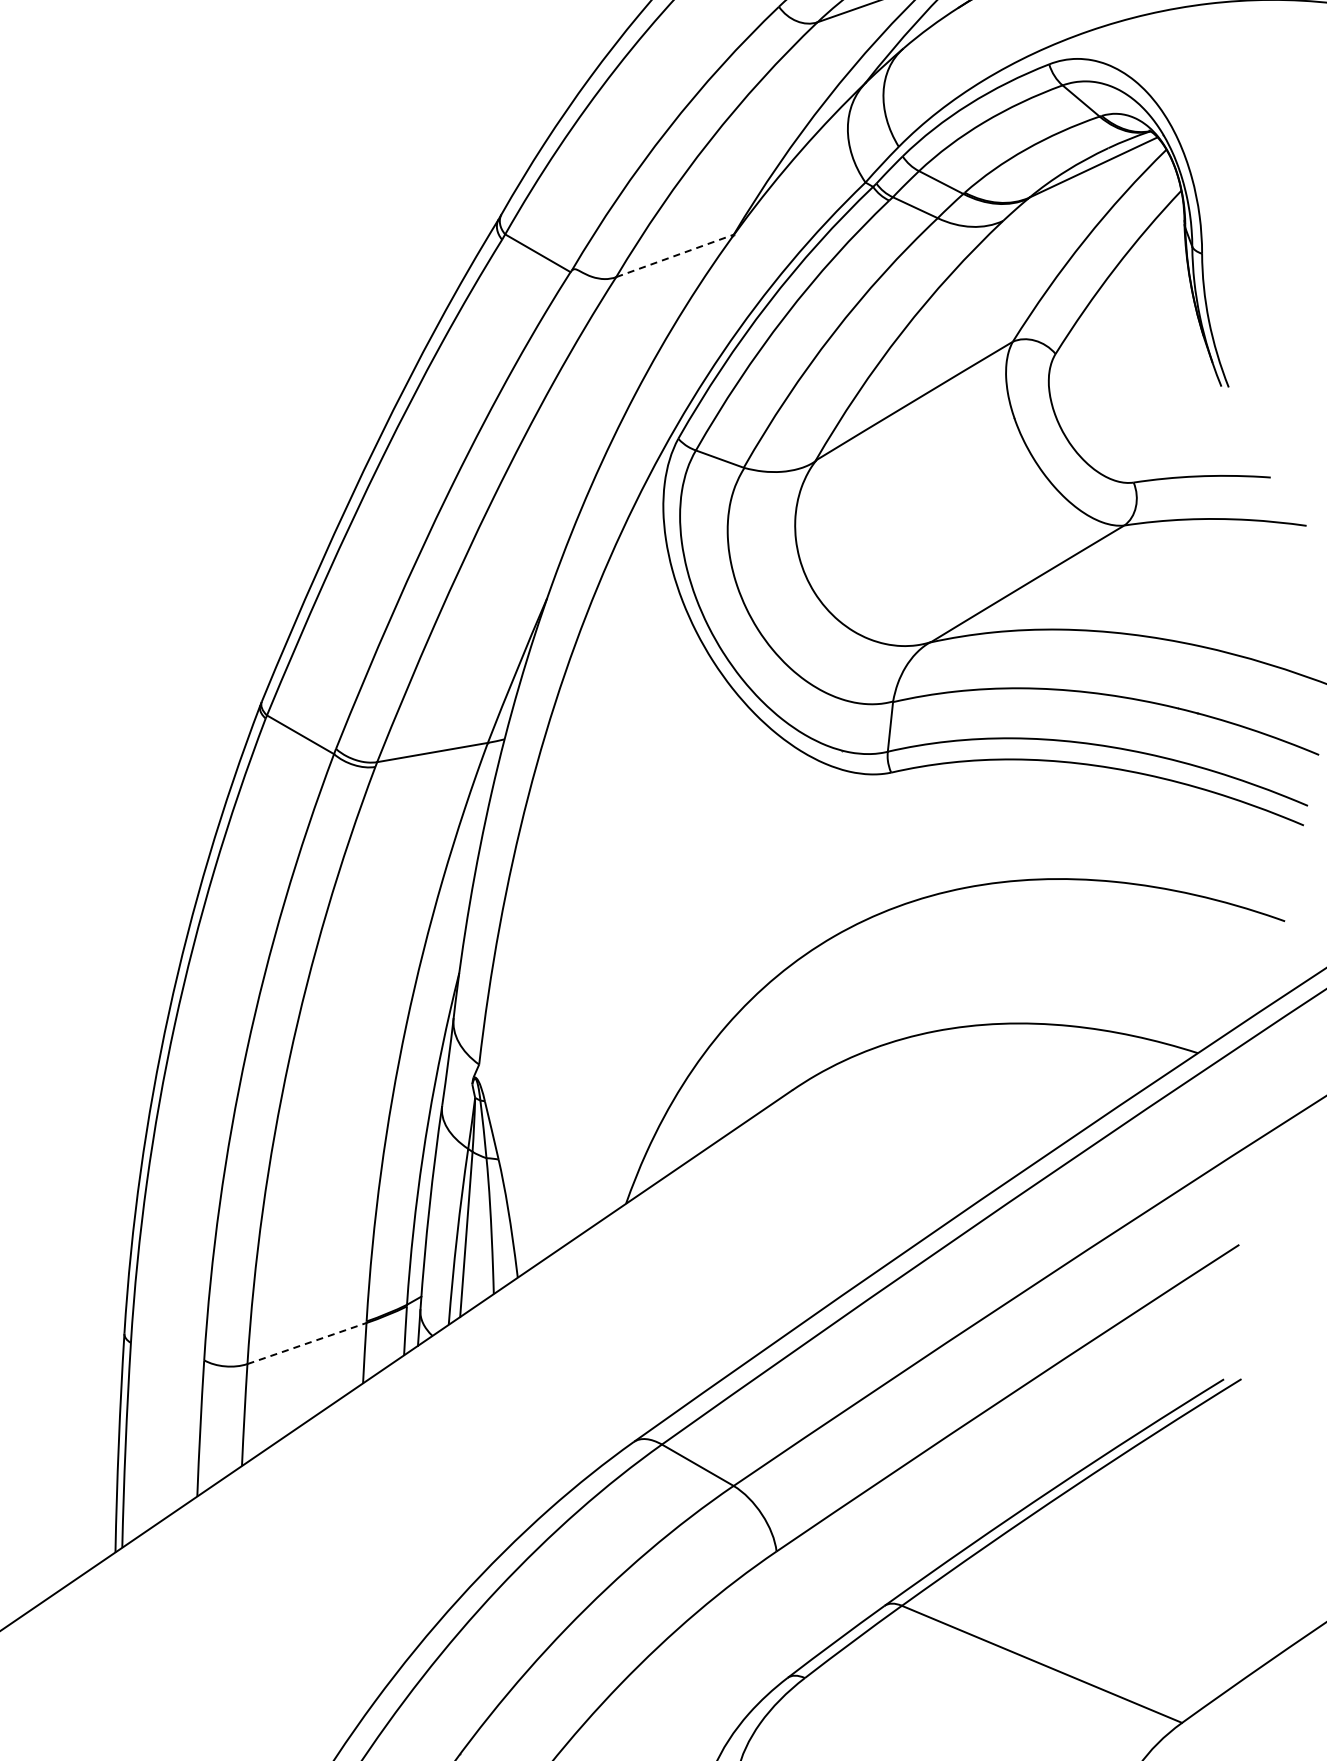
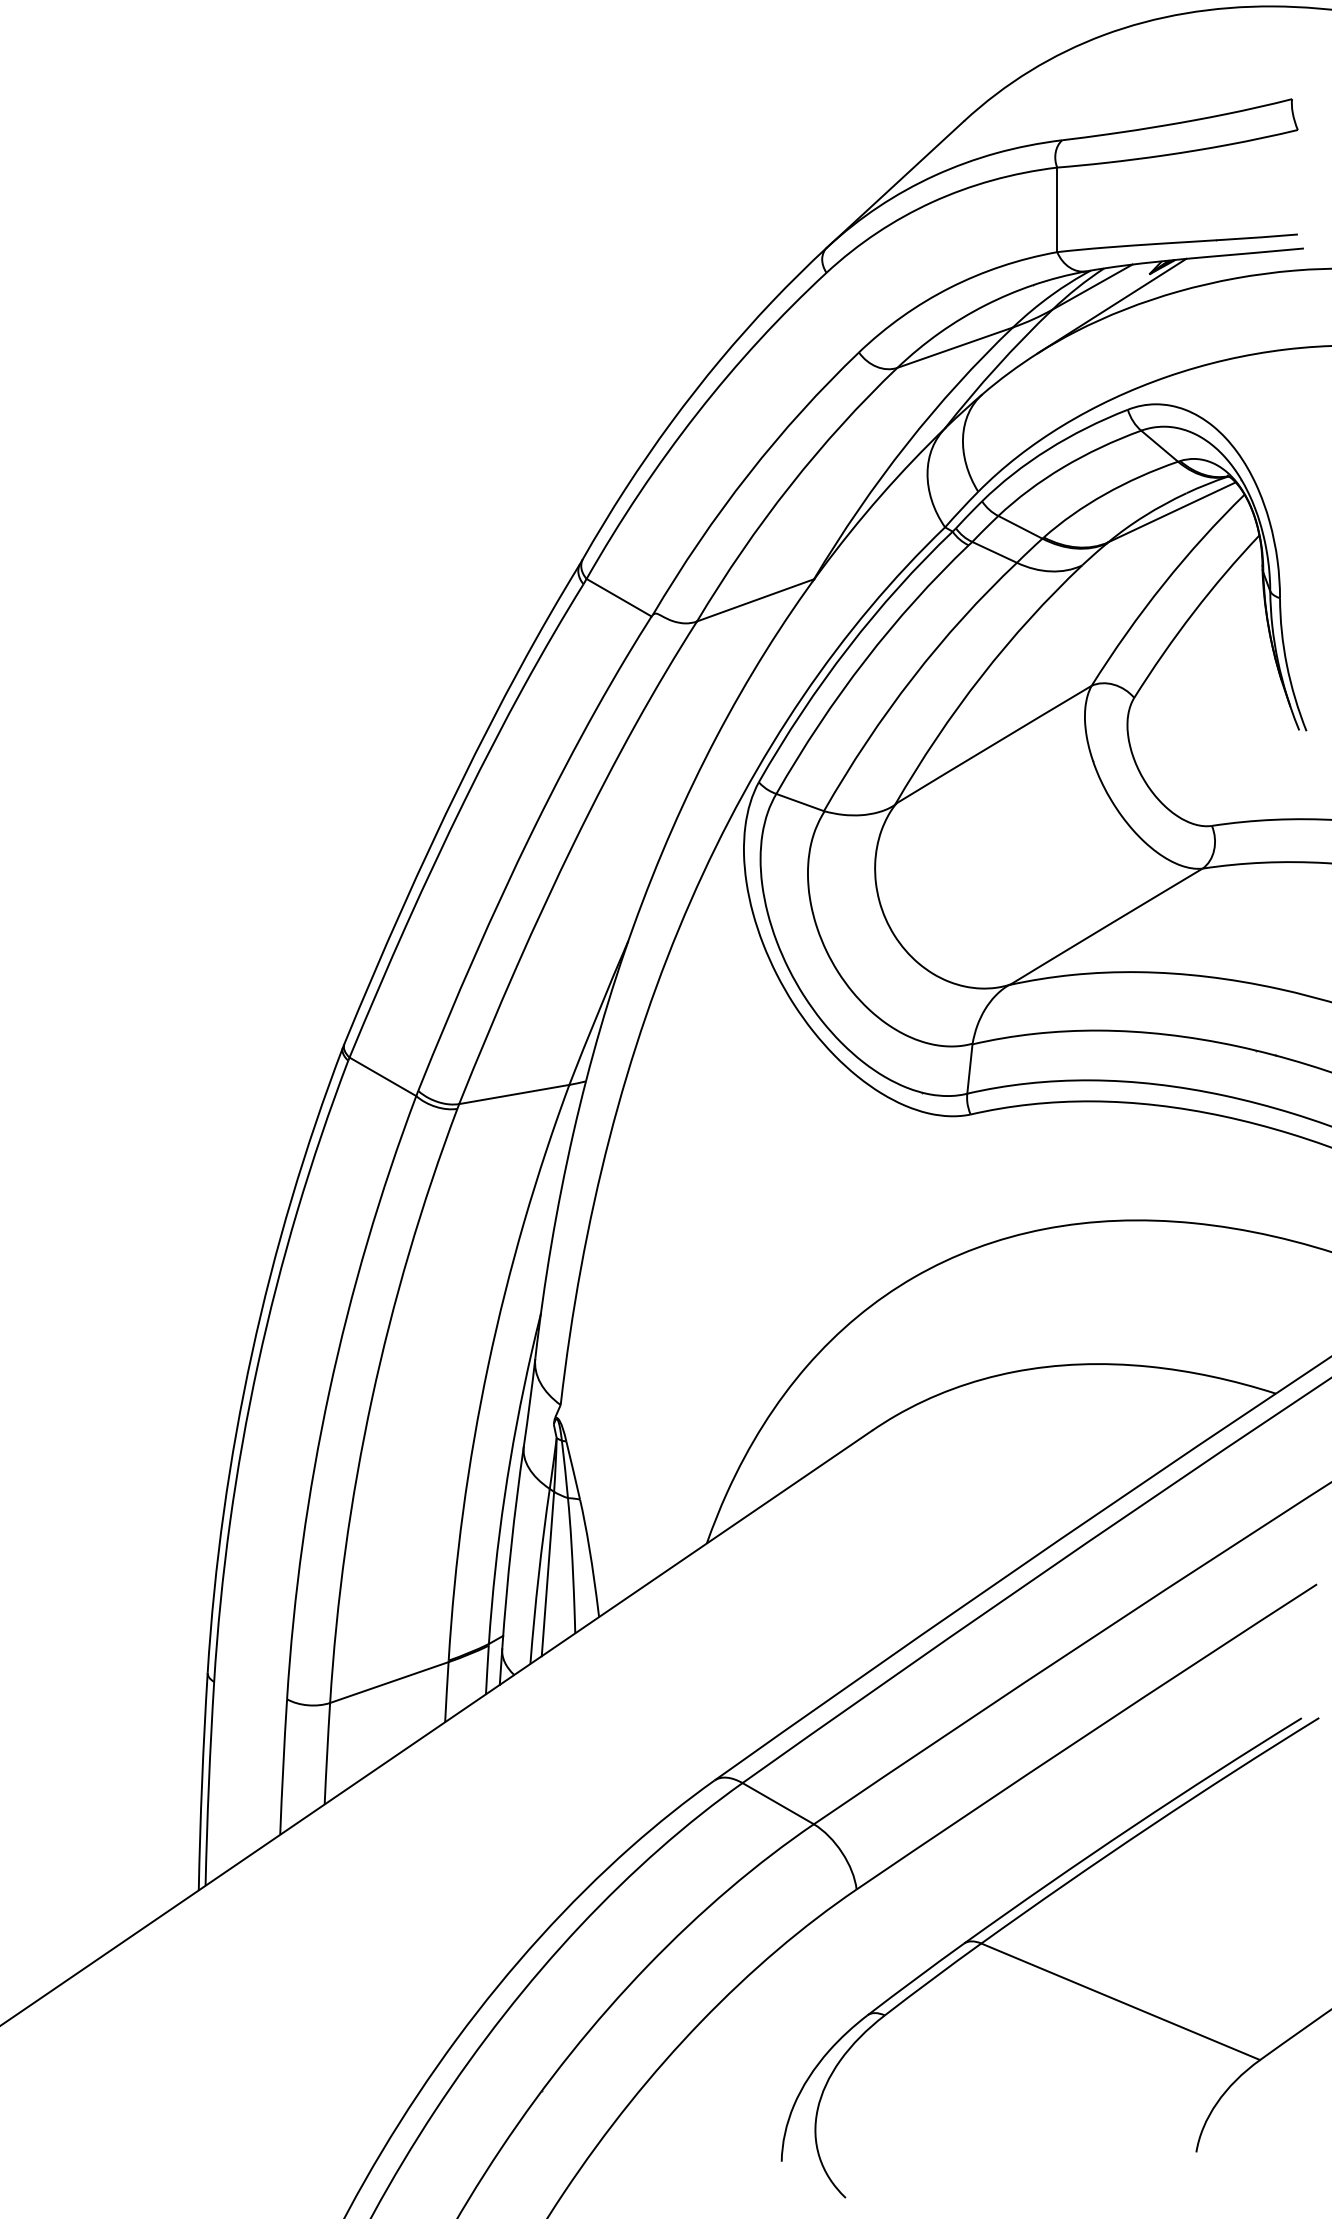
line: (675, 256) -> (756, 600), dashed -> solid
line: (307, 1343) -> (389, 1682), dashed -> solid

